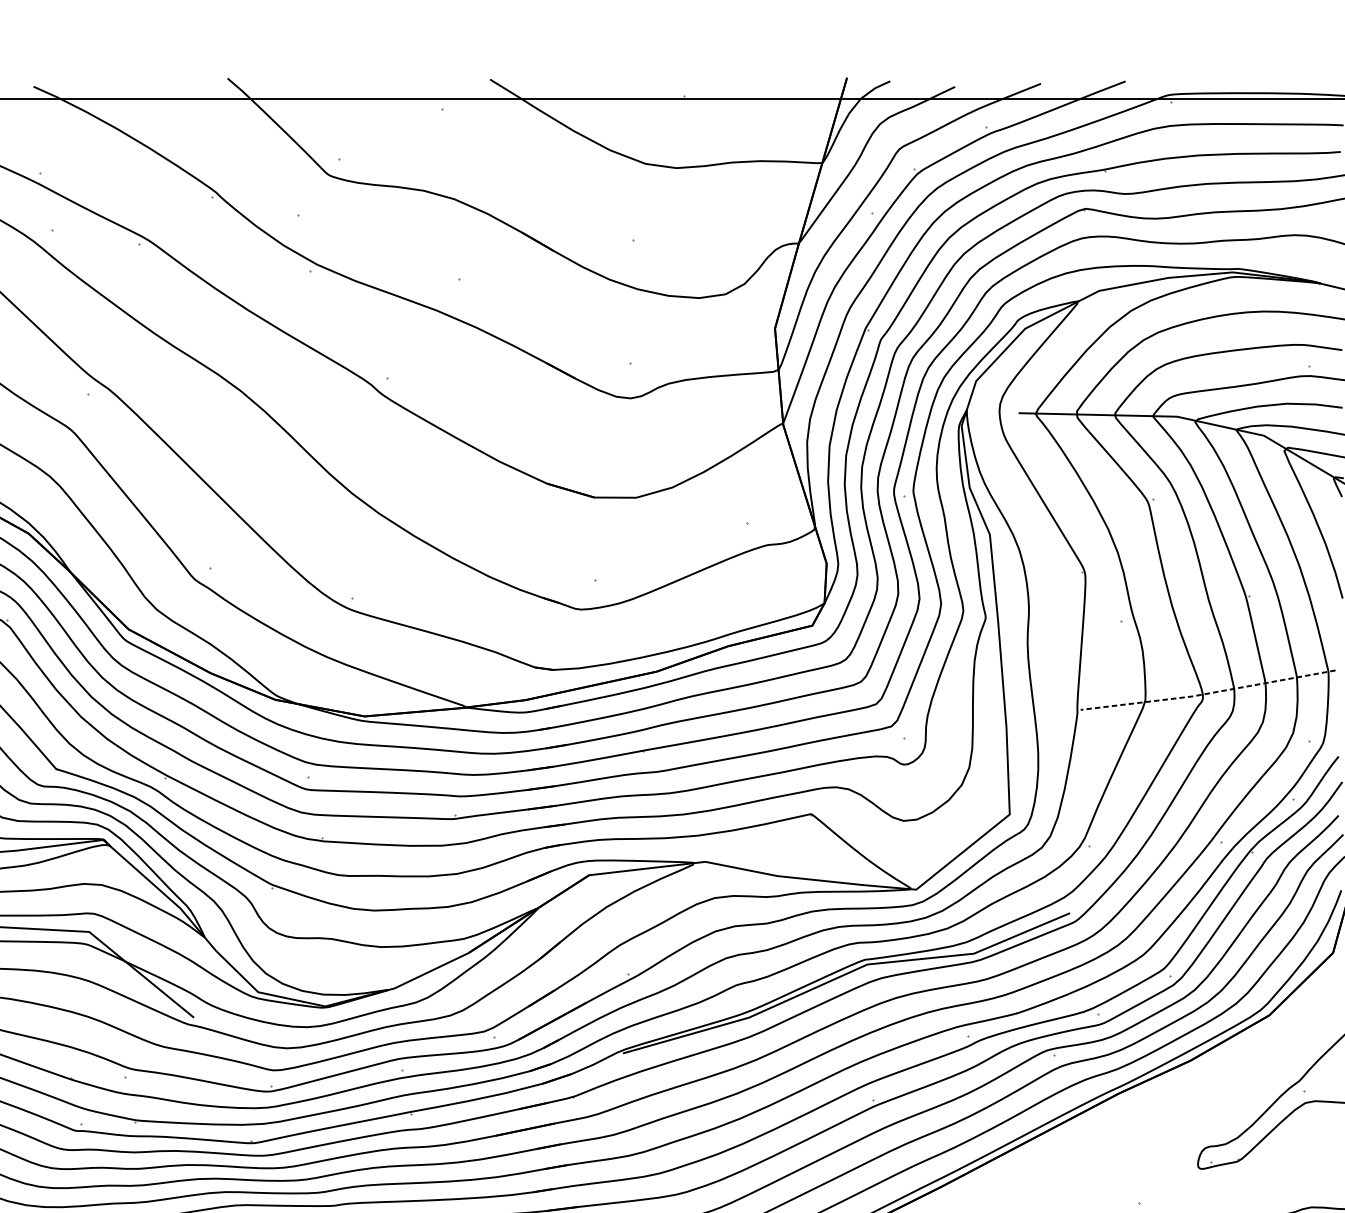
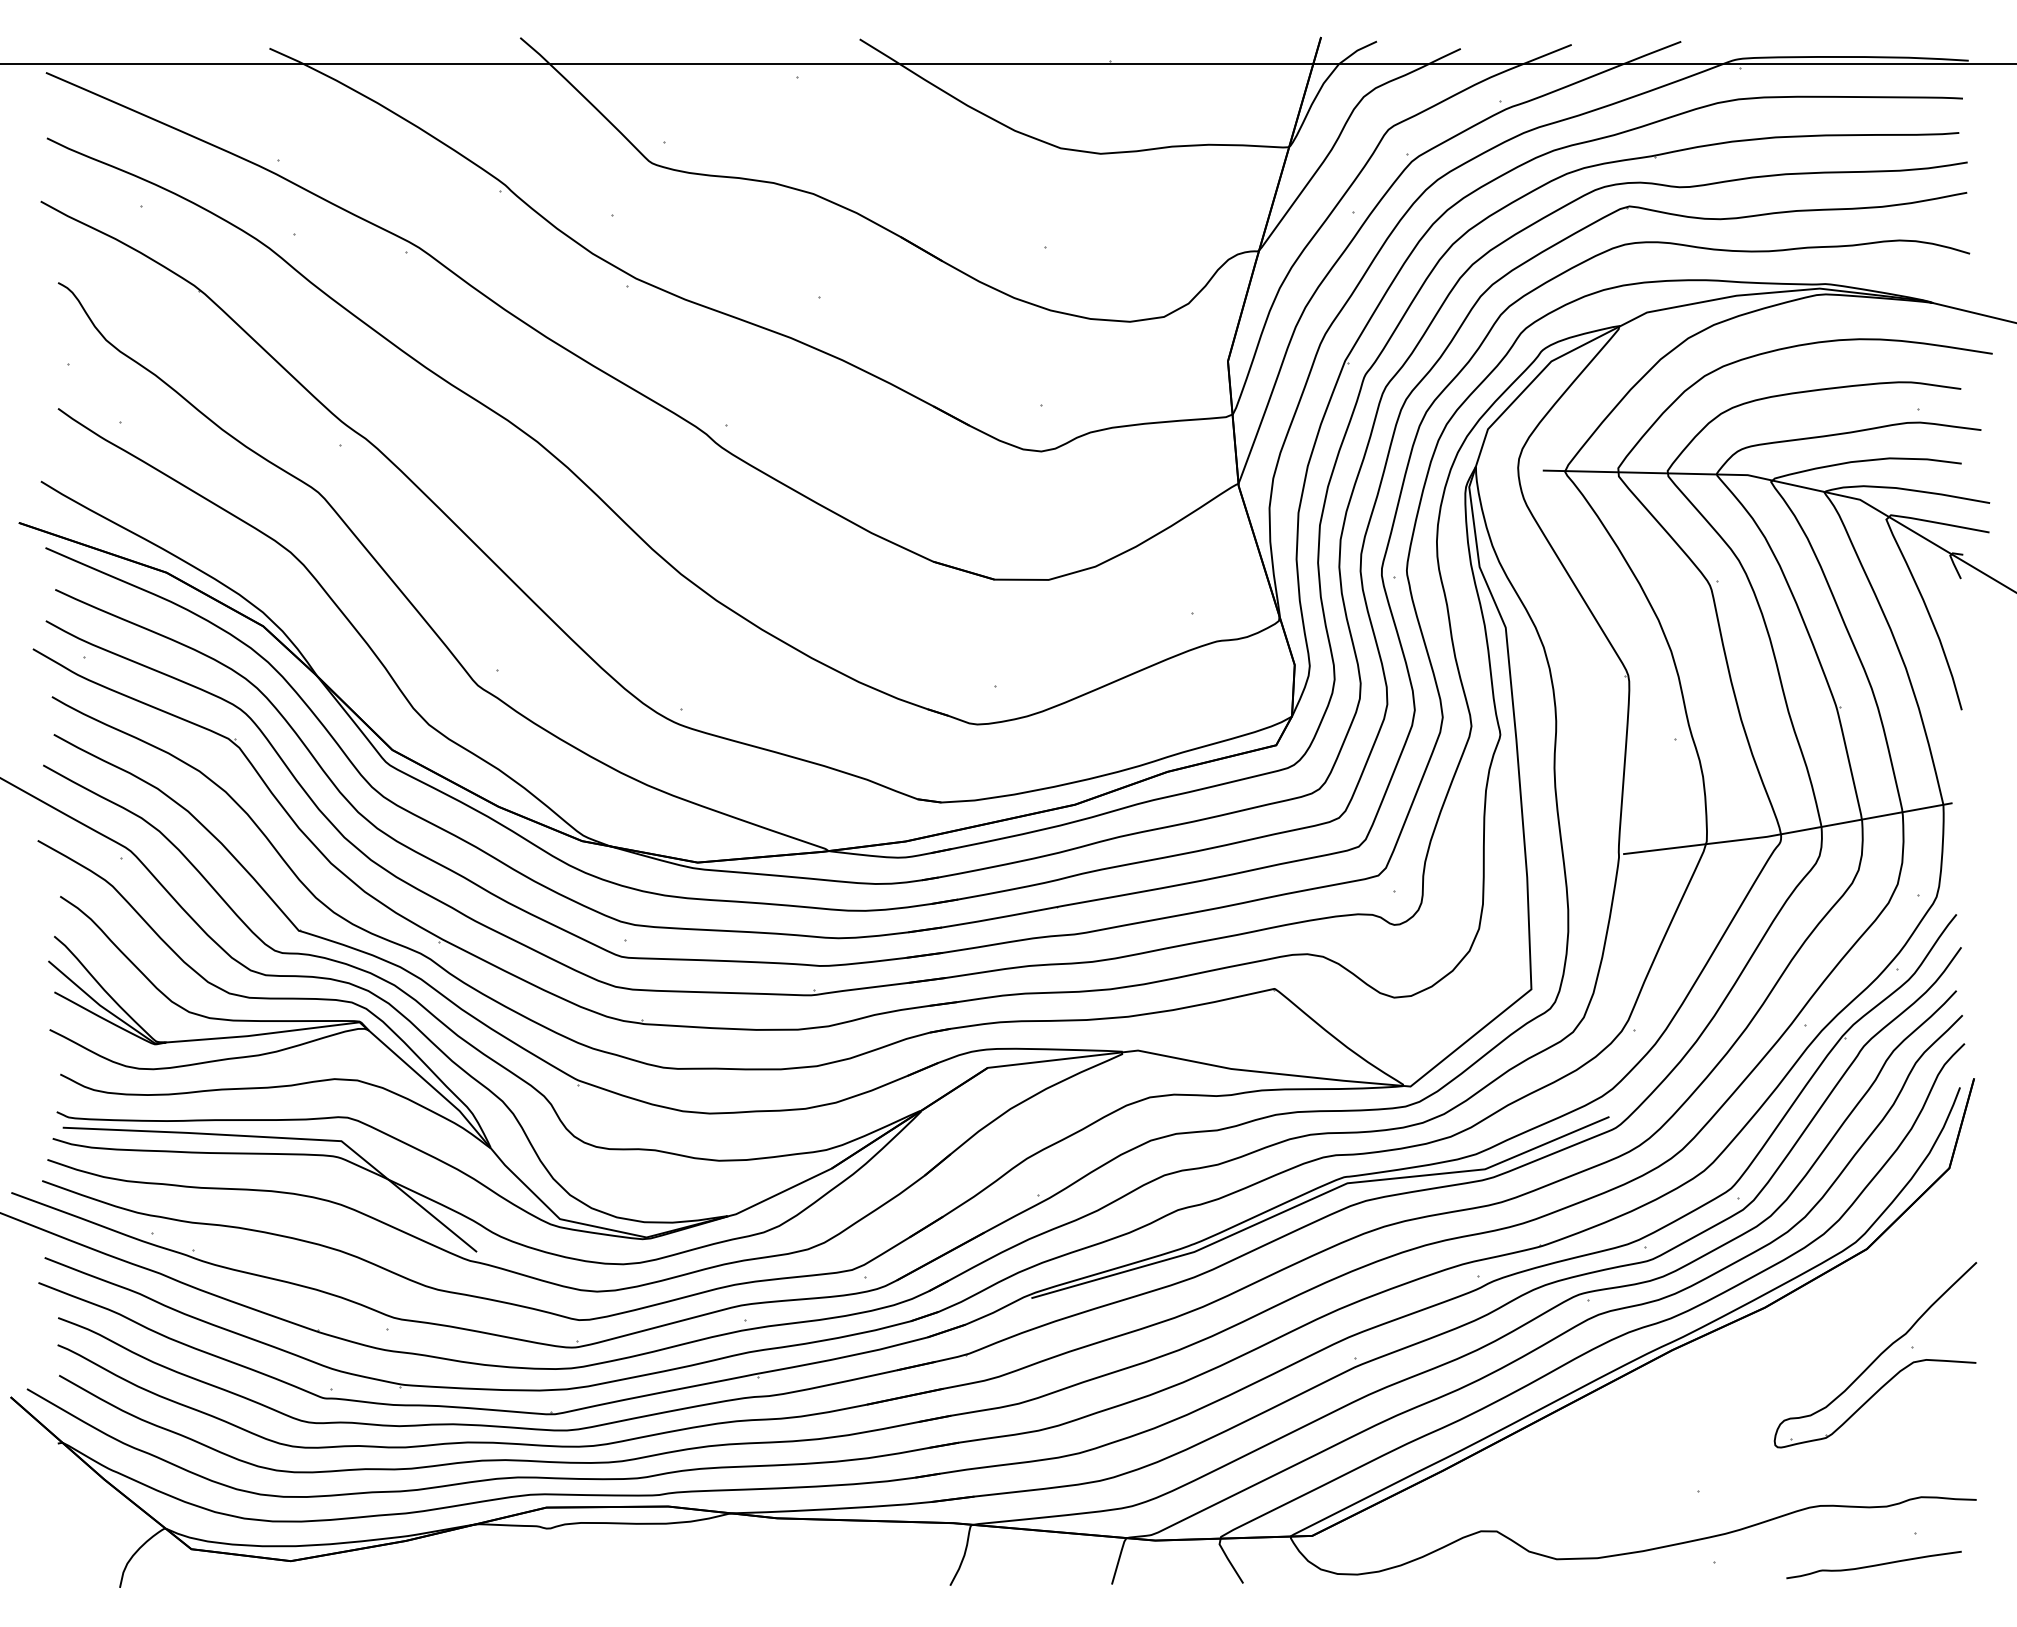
line: (1207, 693) -> (1787, 833), dashed -> solid

